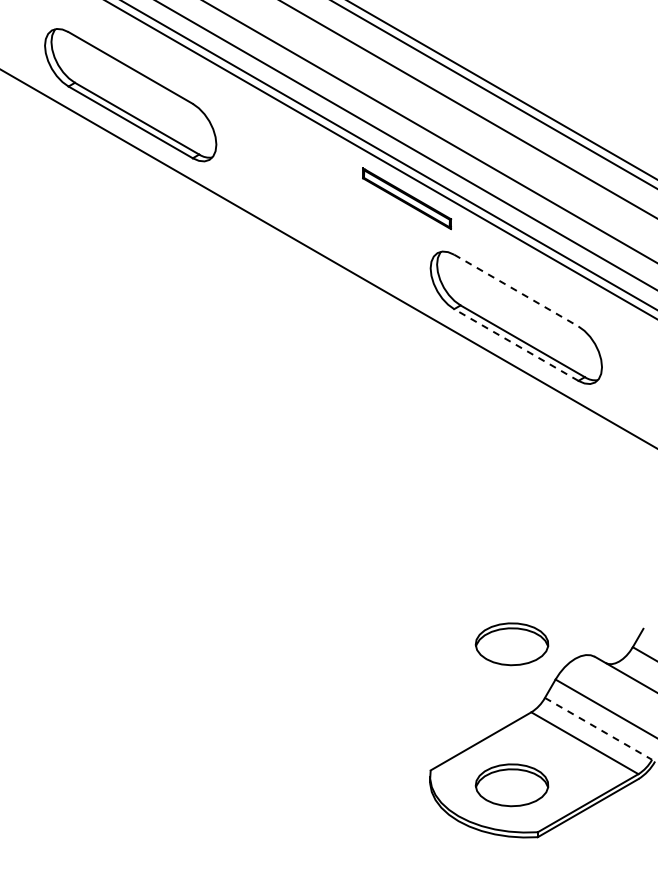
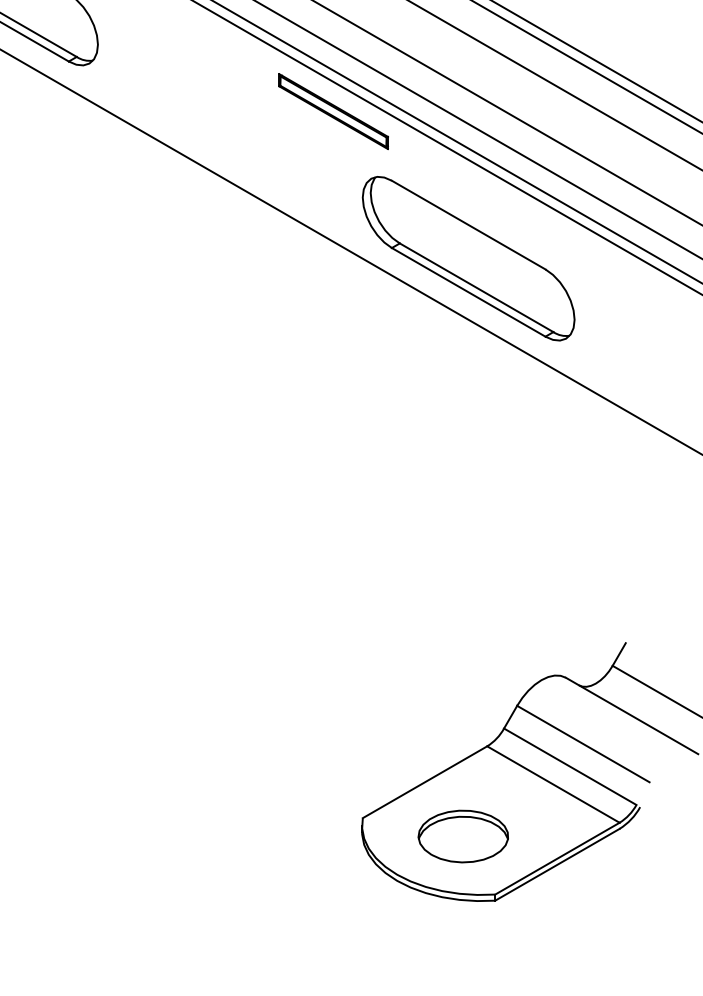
line: (516, 290) -> (468, 224), dashed -> solid
line: (516, 345) -> (468, 292), dashed -> solid
part: (511, 644) -> (462, 662), removed
line: (598, 728) -> (570, 766), dashed -> solid

